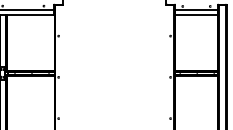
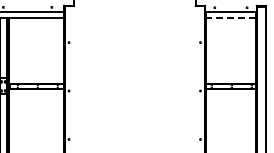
line: (196, 14) -> (230, 17), solid -> dashed

